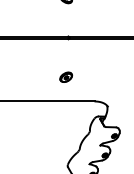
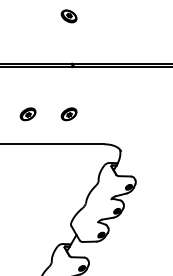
part: (32, 77) -> (27, 114), added

